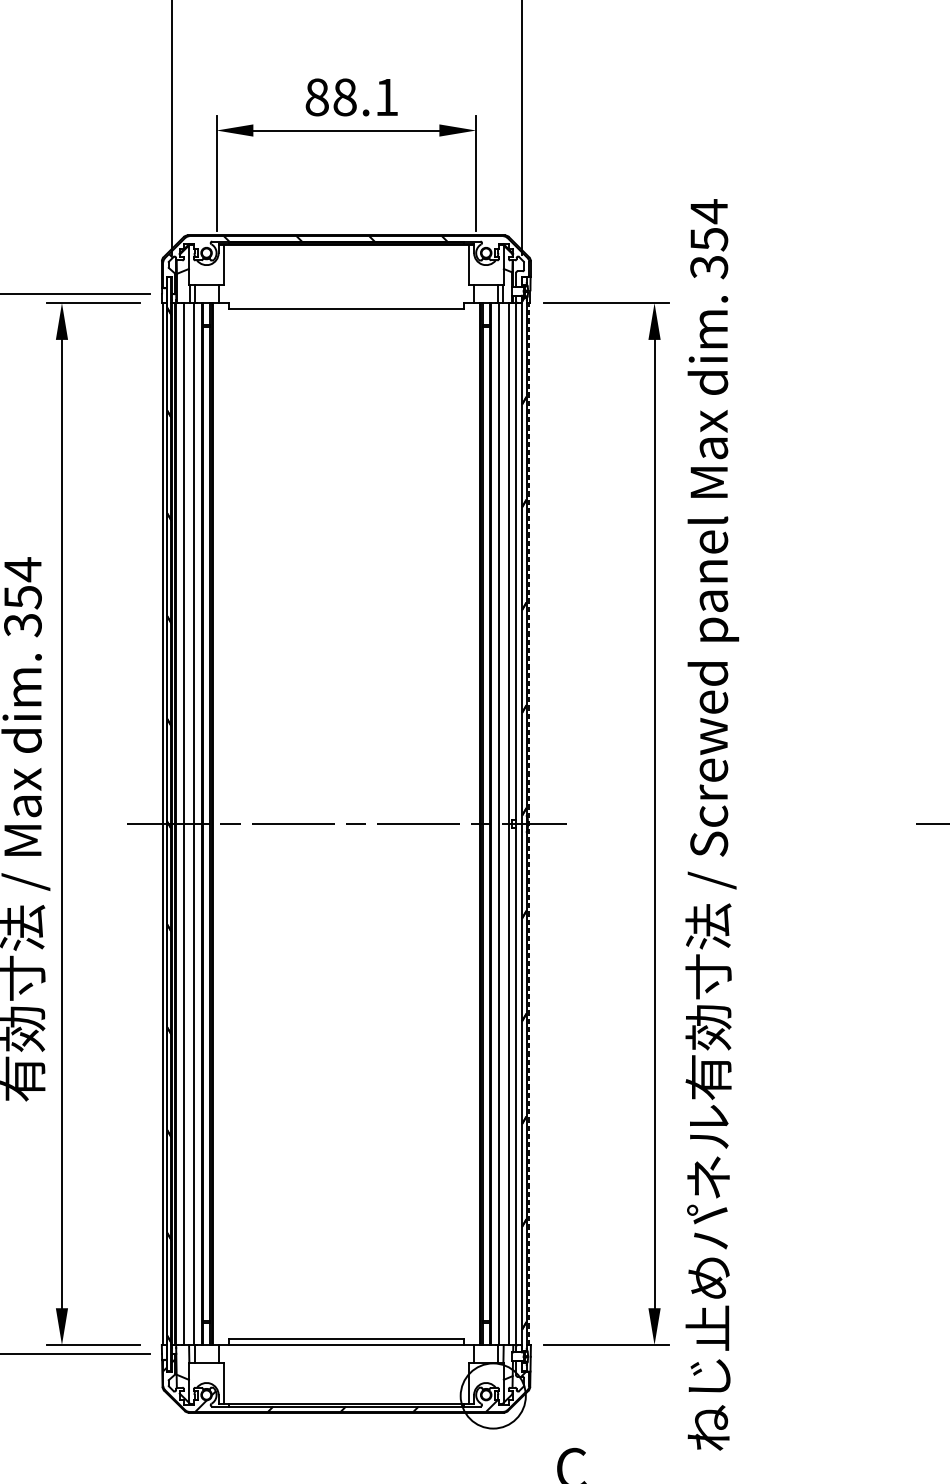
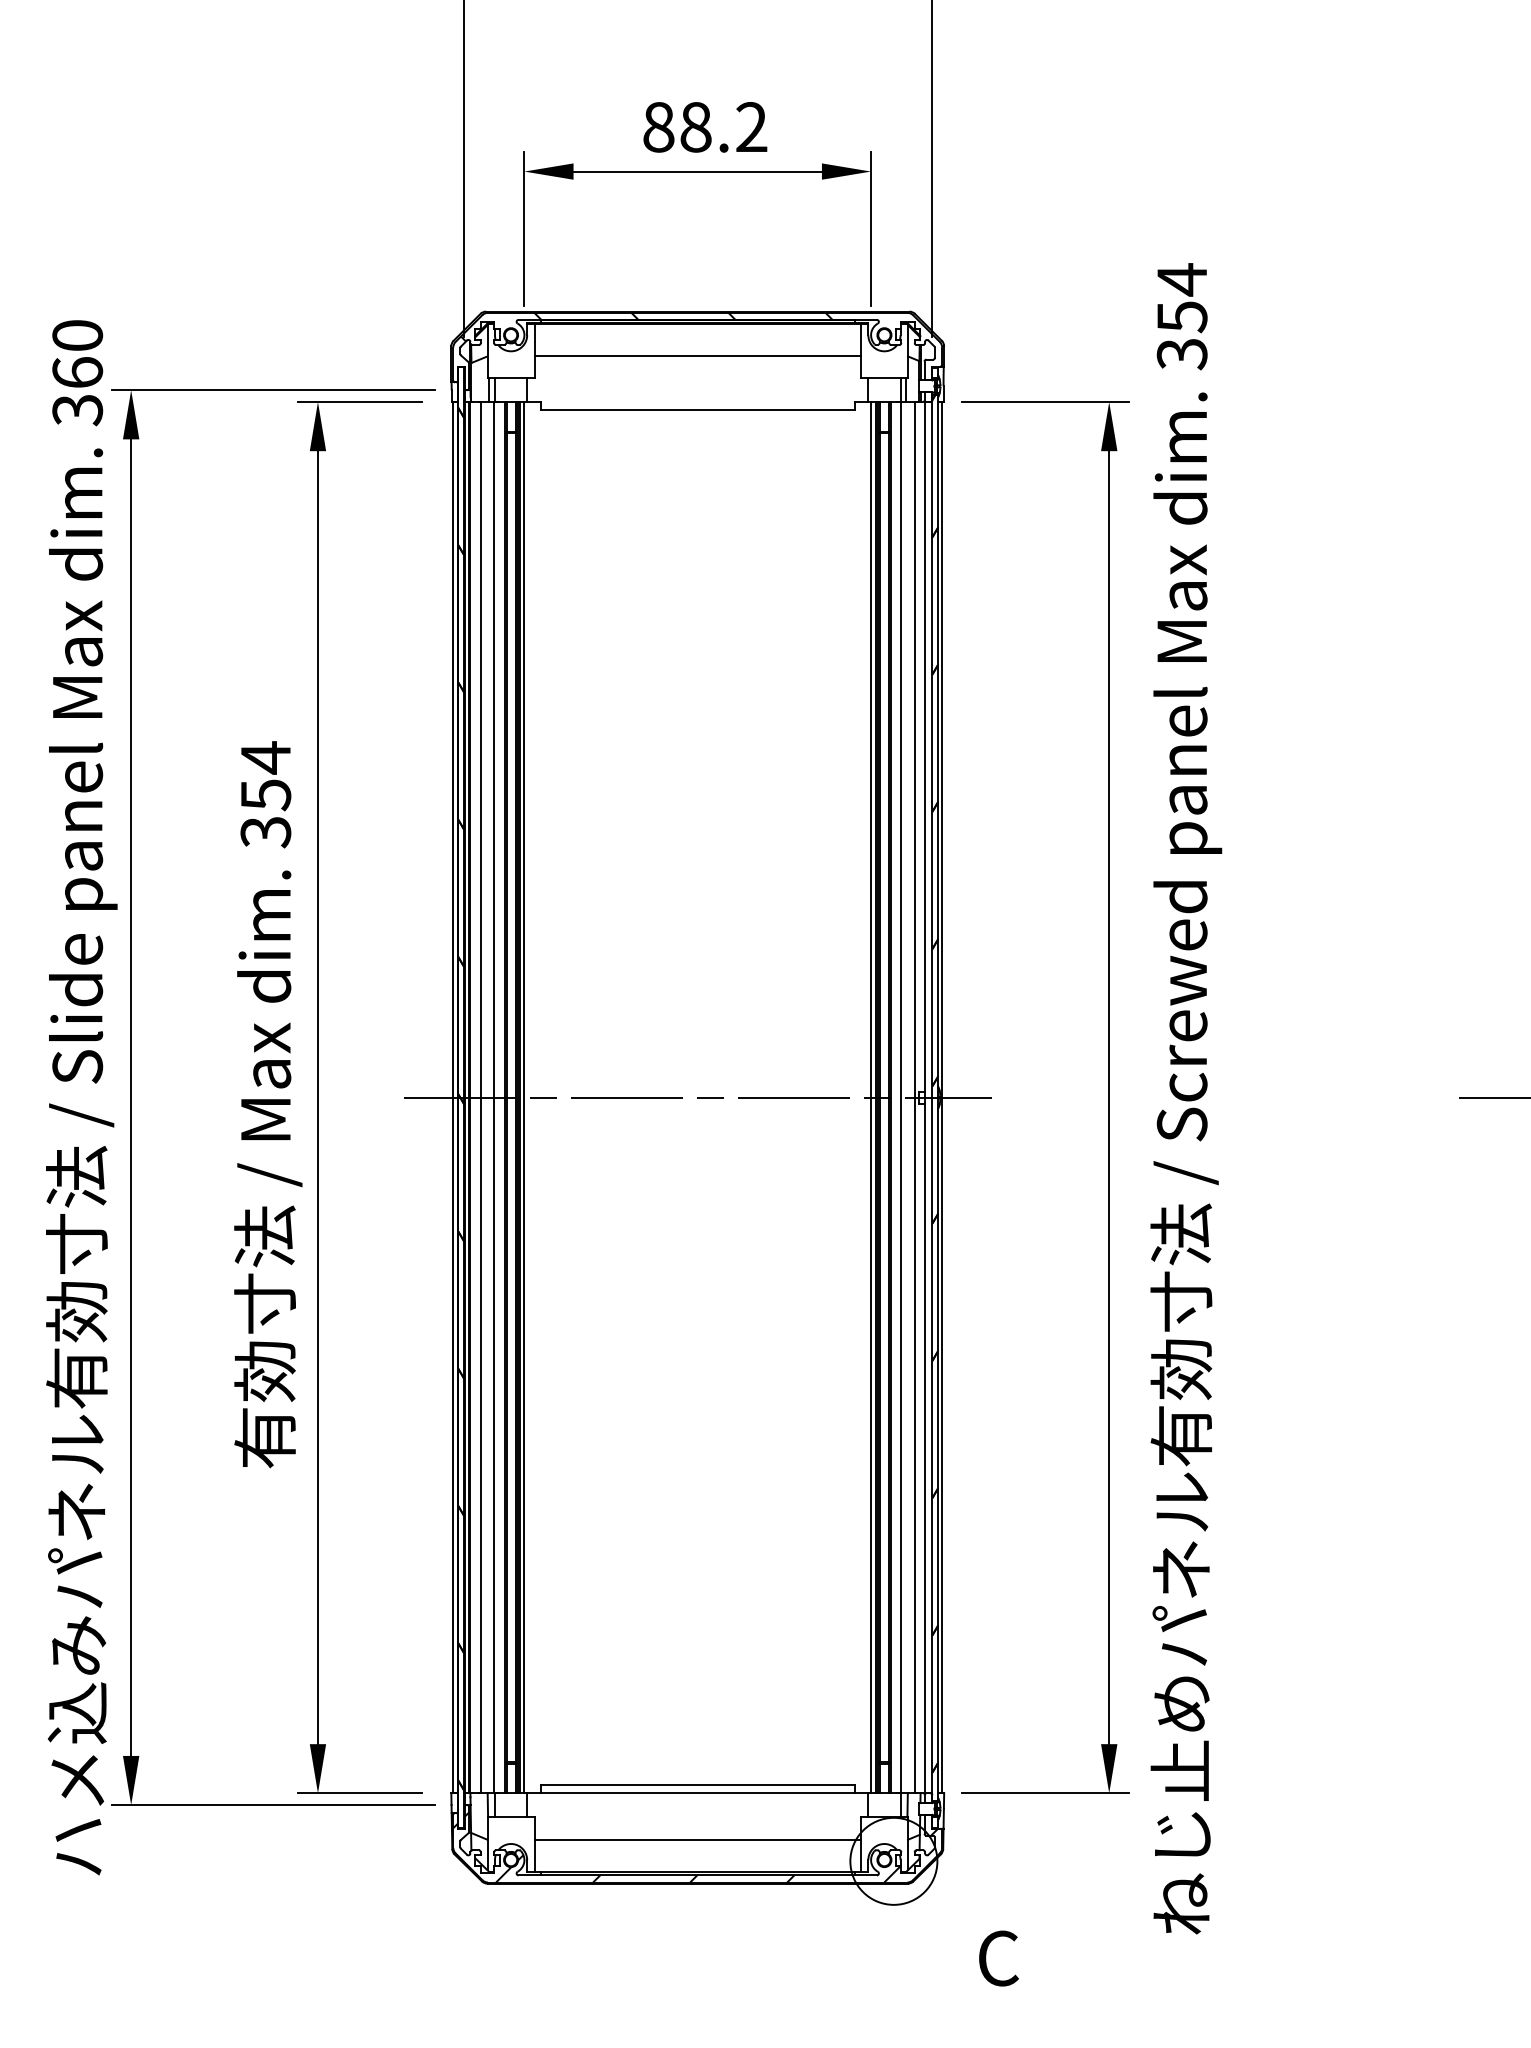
text: (386, 96) -> (751, 126), 88.1 -> 88.2
line: (346, 268) -> (697, 355), added
line: (216, 823) -> (524, 1097), added
line: (476, 823) -> (871, 1097), added
line: (529, 823) -> (942, 1097), dashed -> solid
line: (346, 1380) -> (697, 1840), added

